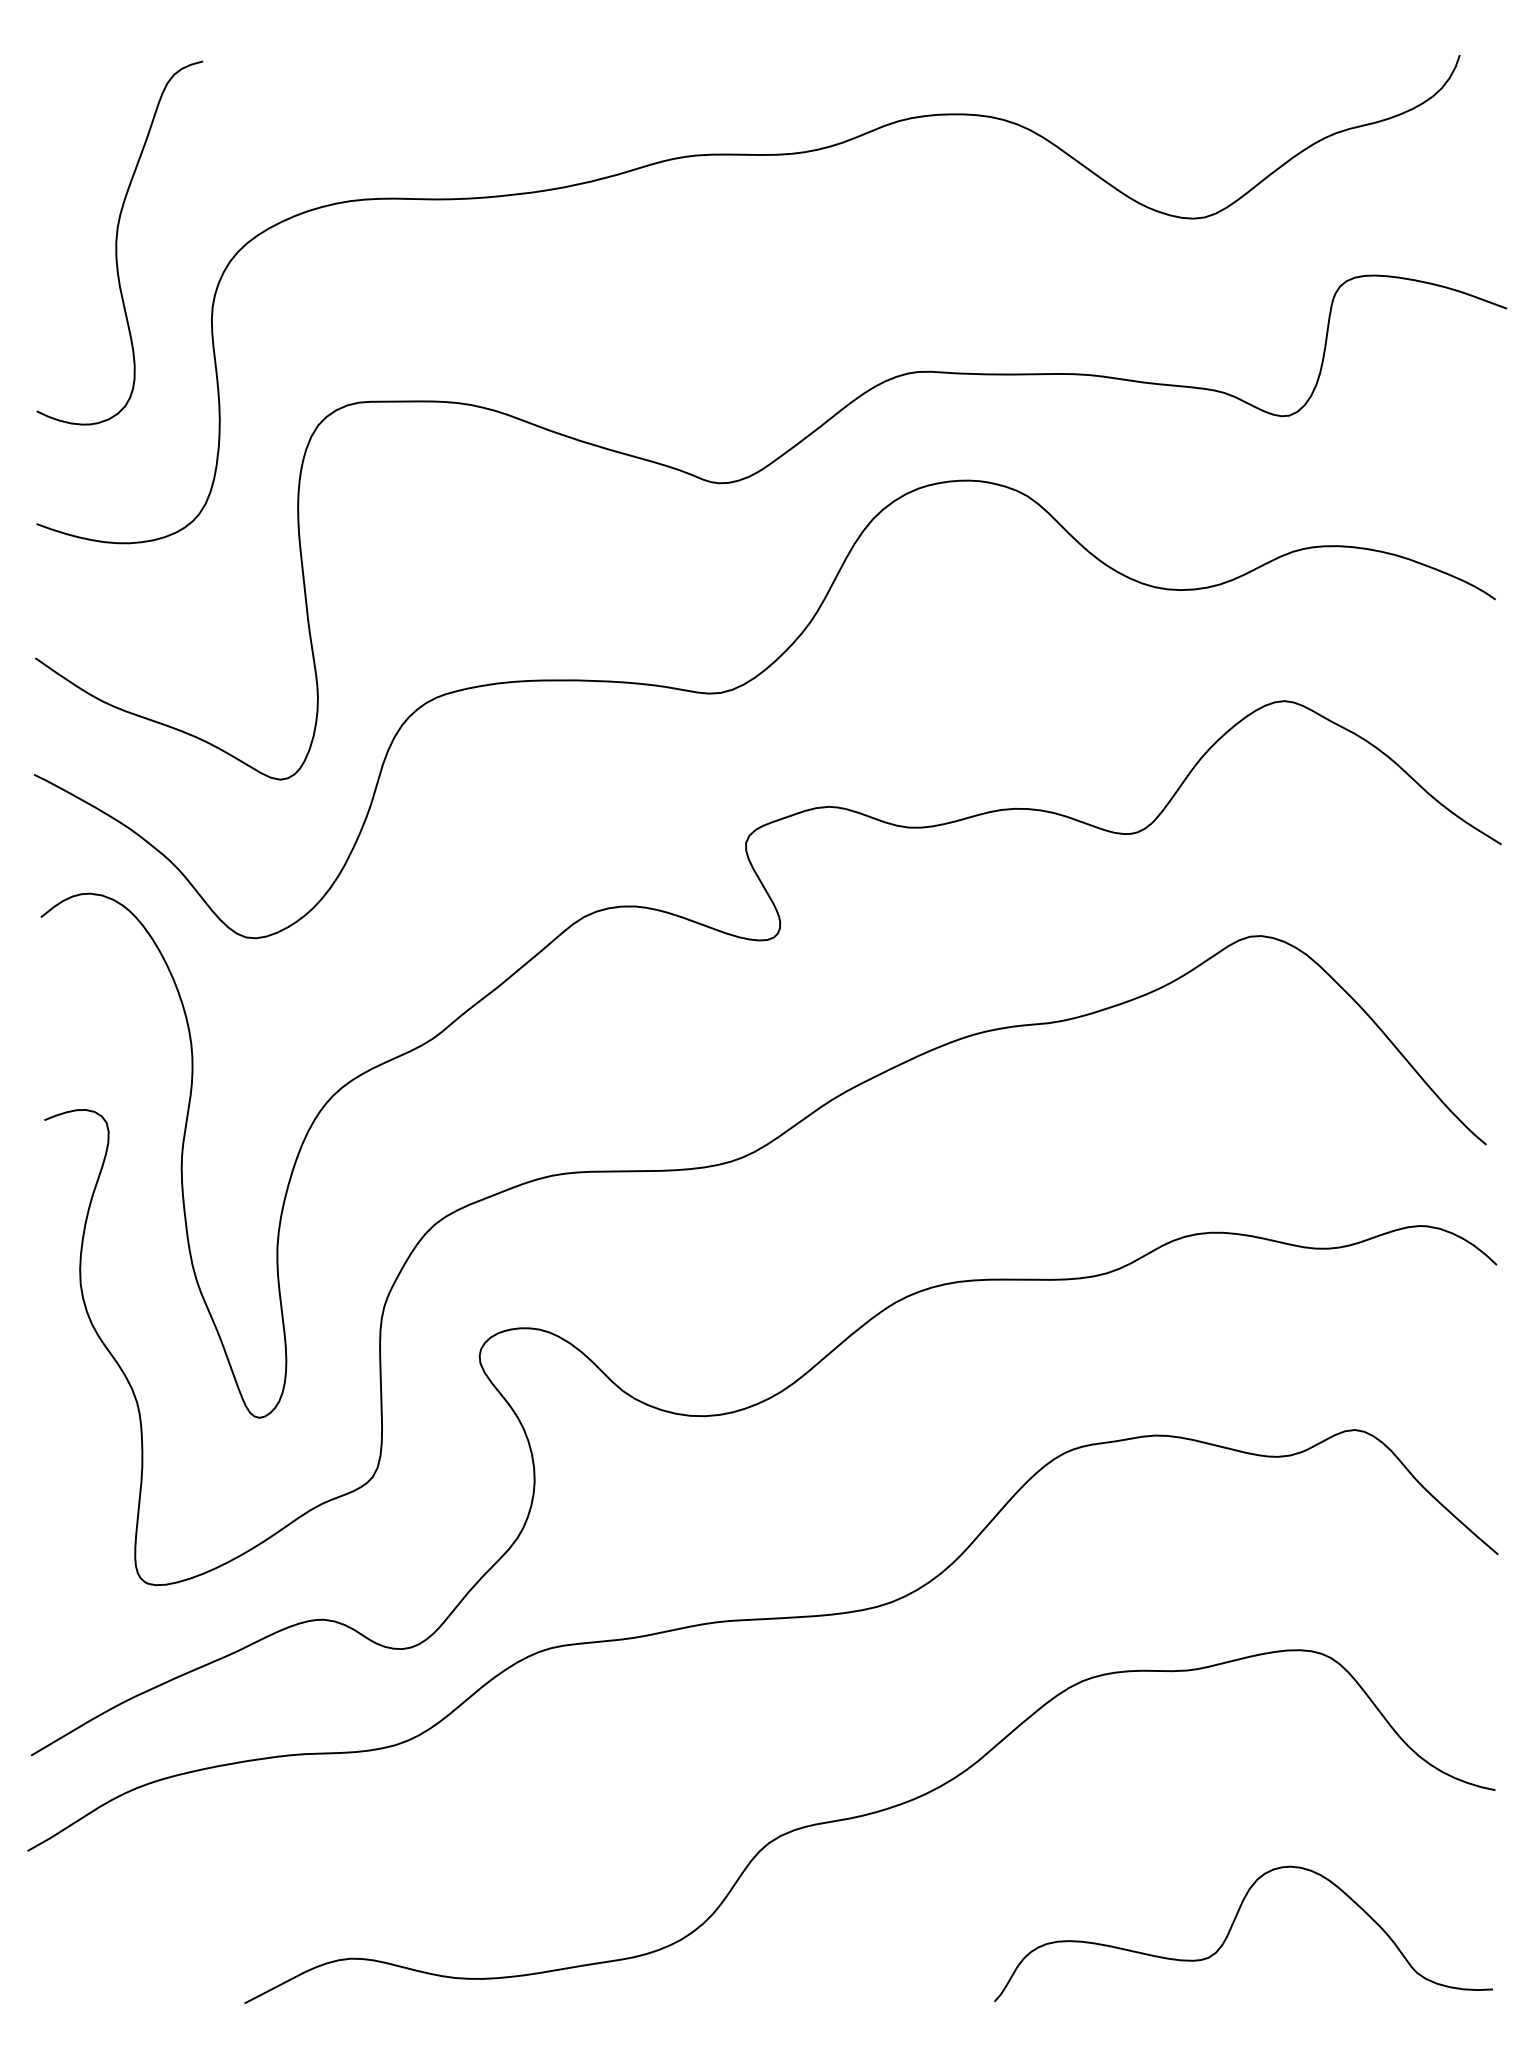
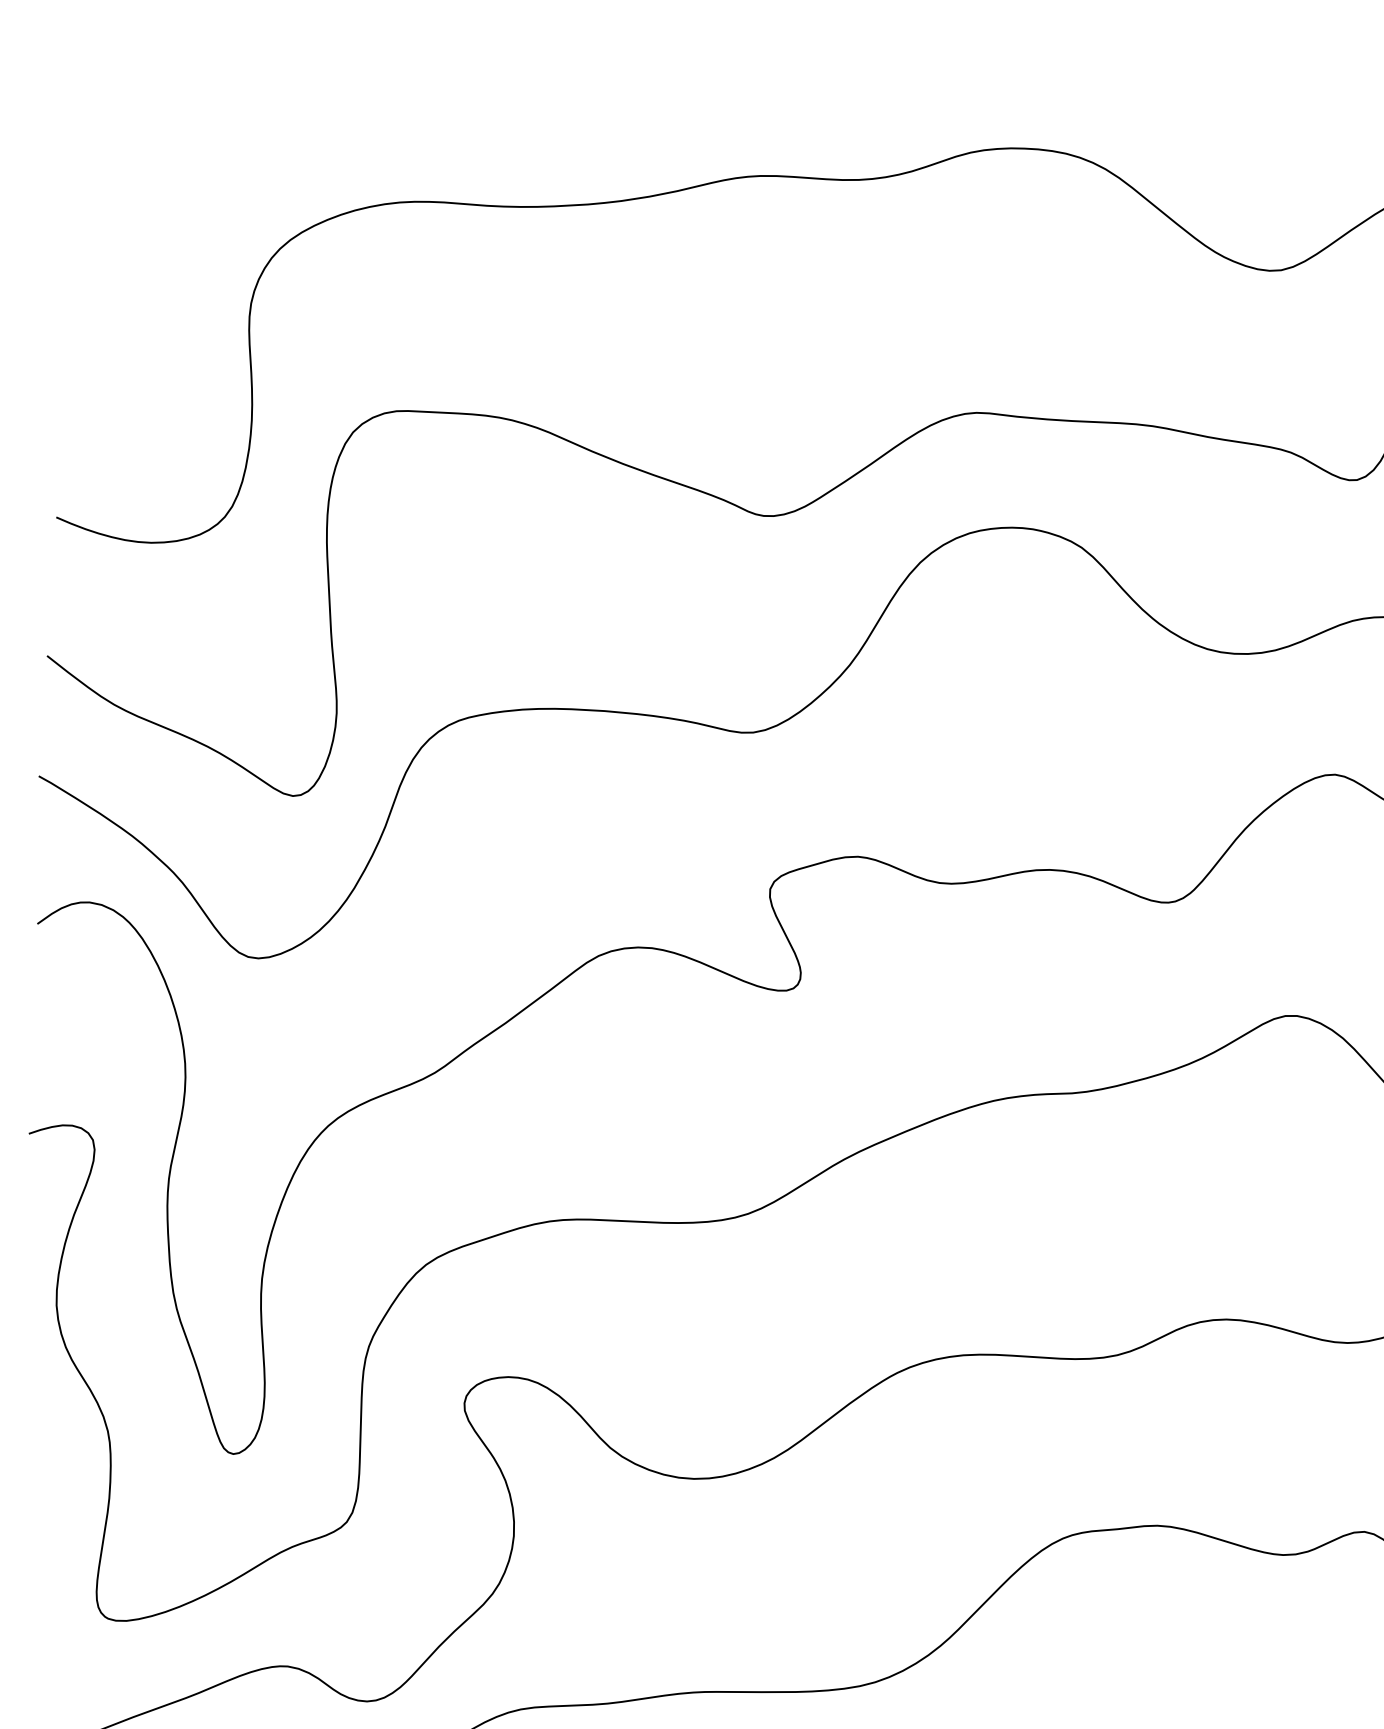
curve: (117, 242) -> (156, 231), removed

